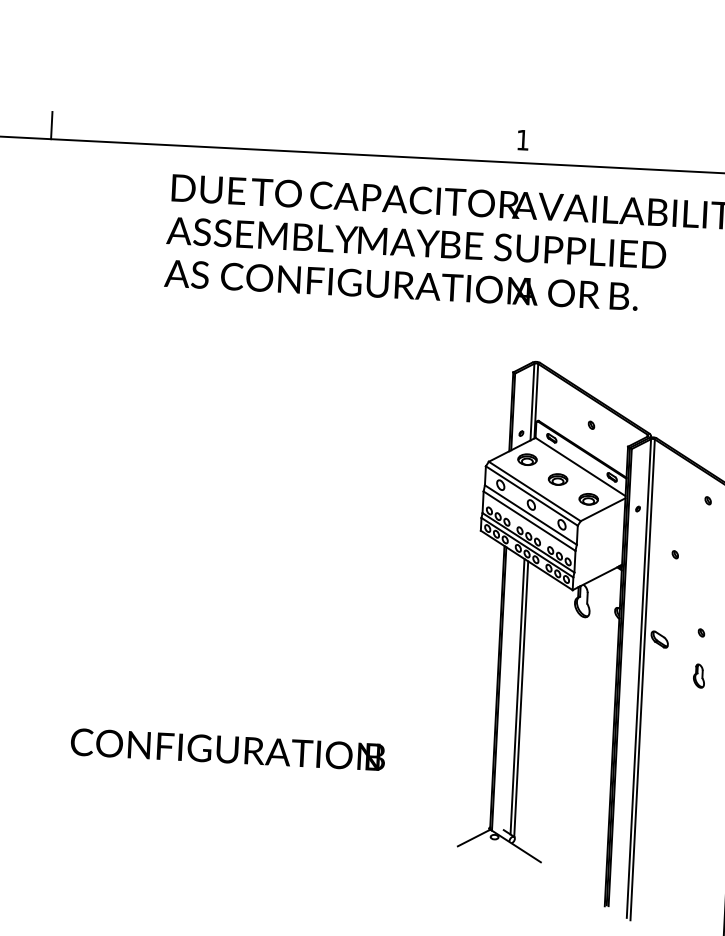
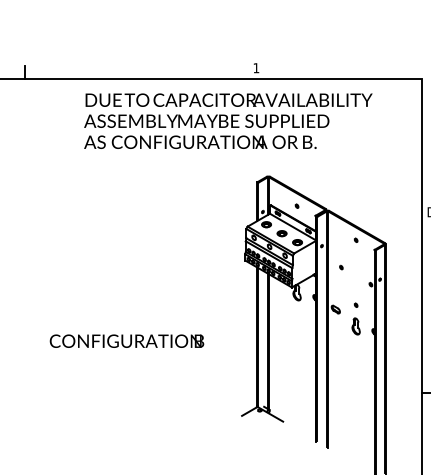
part: (697, 676) -> (355, 326), size x1.43
text: (227, 748) -> (126, 340), moved

